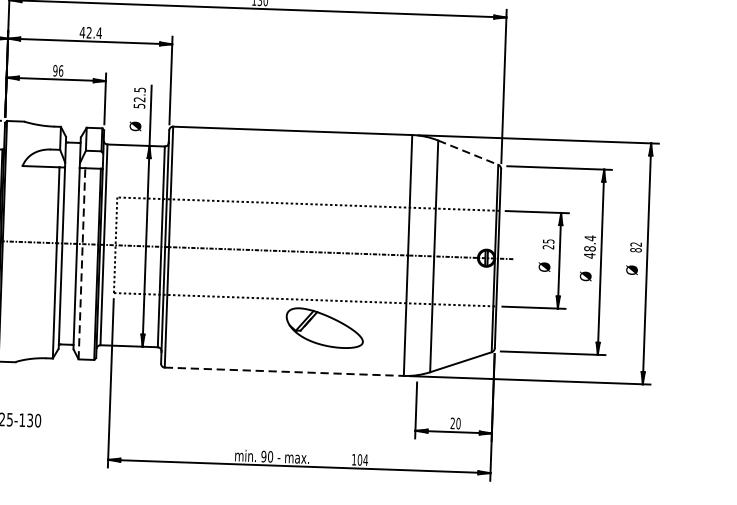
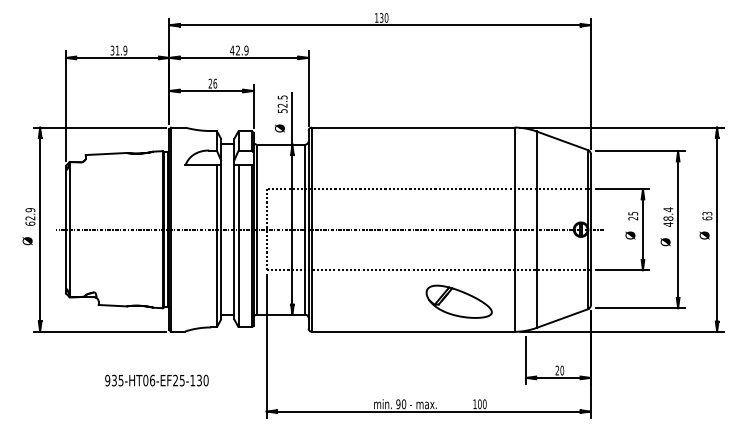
text: (99, 33) -> (246, 50), 42.4 -> 42.9
text: (55, 70) -> (210, 83), 96 -> 26
line: (468, 153) -> (562, 141), dashed -> solid
text: (636, 246) -> (707, 215), 82 -> 63
line: (81, 262) -> (238, 245), dashed -> solid
part: (323, 327) -> (458, 301), moved
line: (284, 371) -> (413, 331), dashed -> solid
text: (365, 460) -> (484, 404), 104 -> 100

